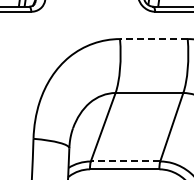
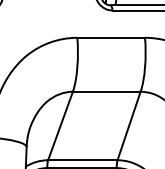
line: (153, 39) -> (110, 38), dashed -> solid
line: (125, 161) -> (82, 160), dashed -> solid

